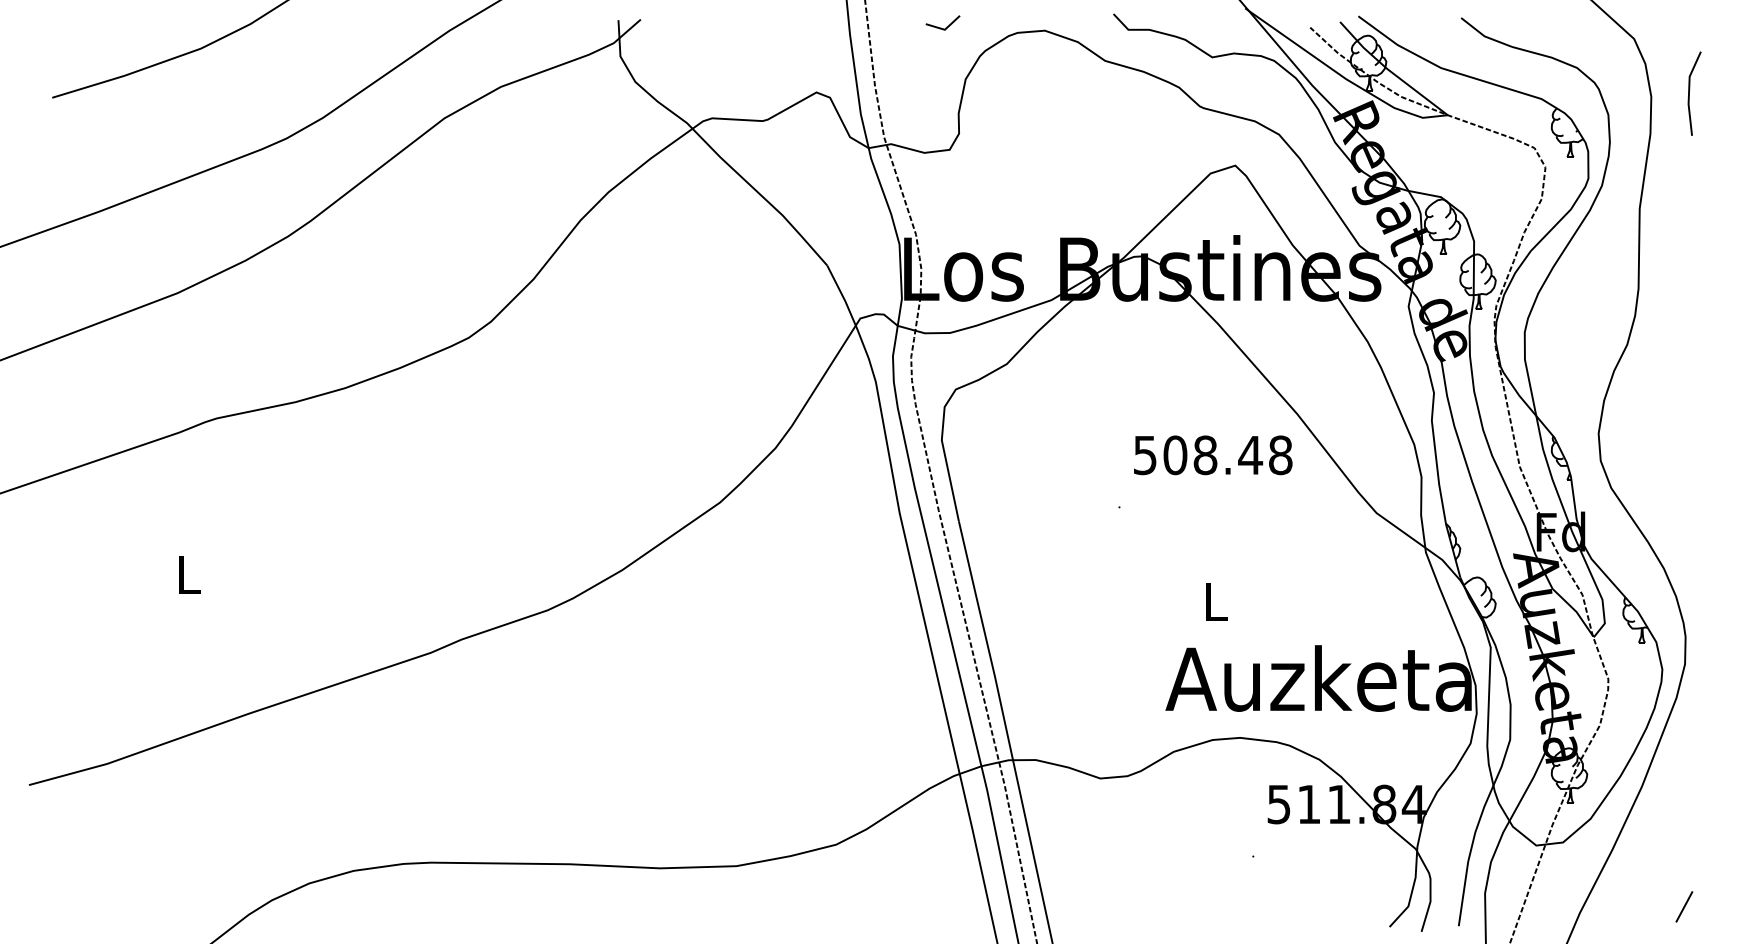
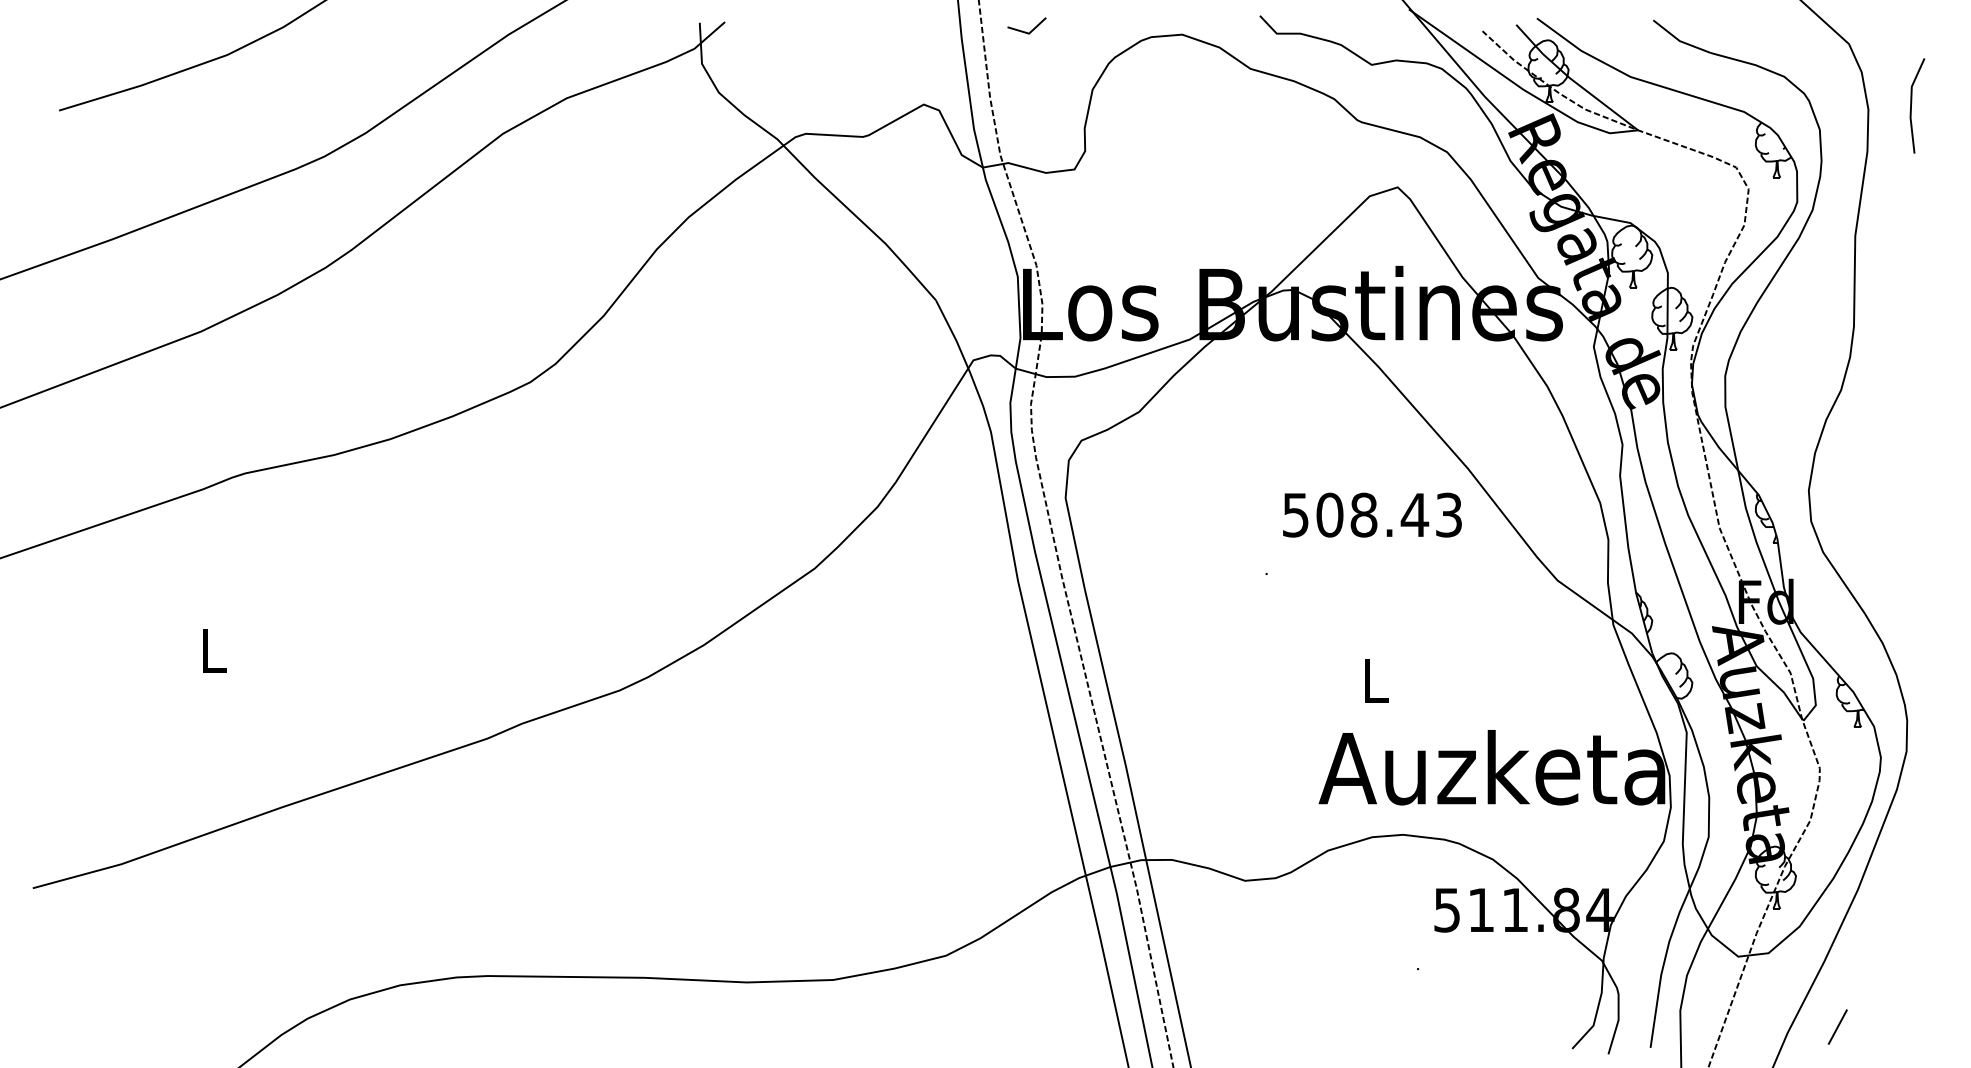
line: (941, 27) -> (1025, 31), moved
text: (1280, 454) -> (1448, 514), 508.48 -> 508.43
line: (1684, 906) -> (1837, 1026), moved

